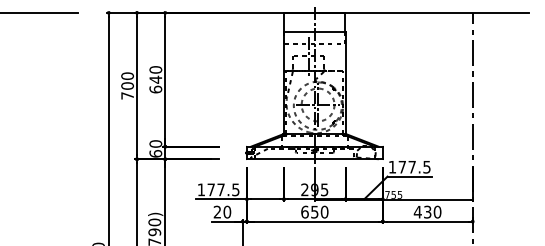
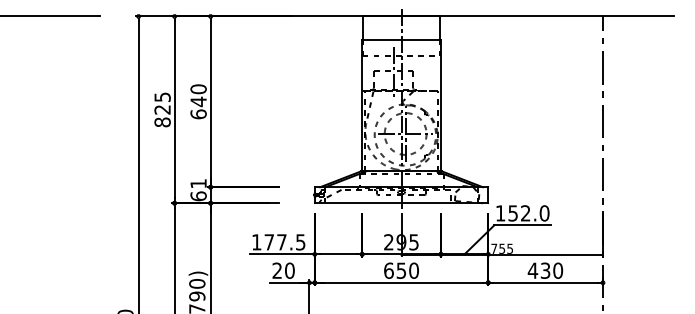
text: (127, 85) -> (162, 109), 700 -> 825
text: (155, 143) -> (198, 183), 60 -> 61
text: (414, 166) -> (528, 212), 177.5 -> 152.0

